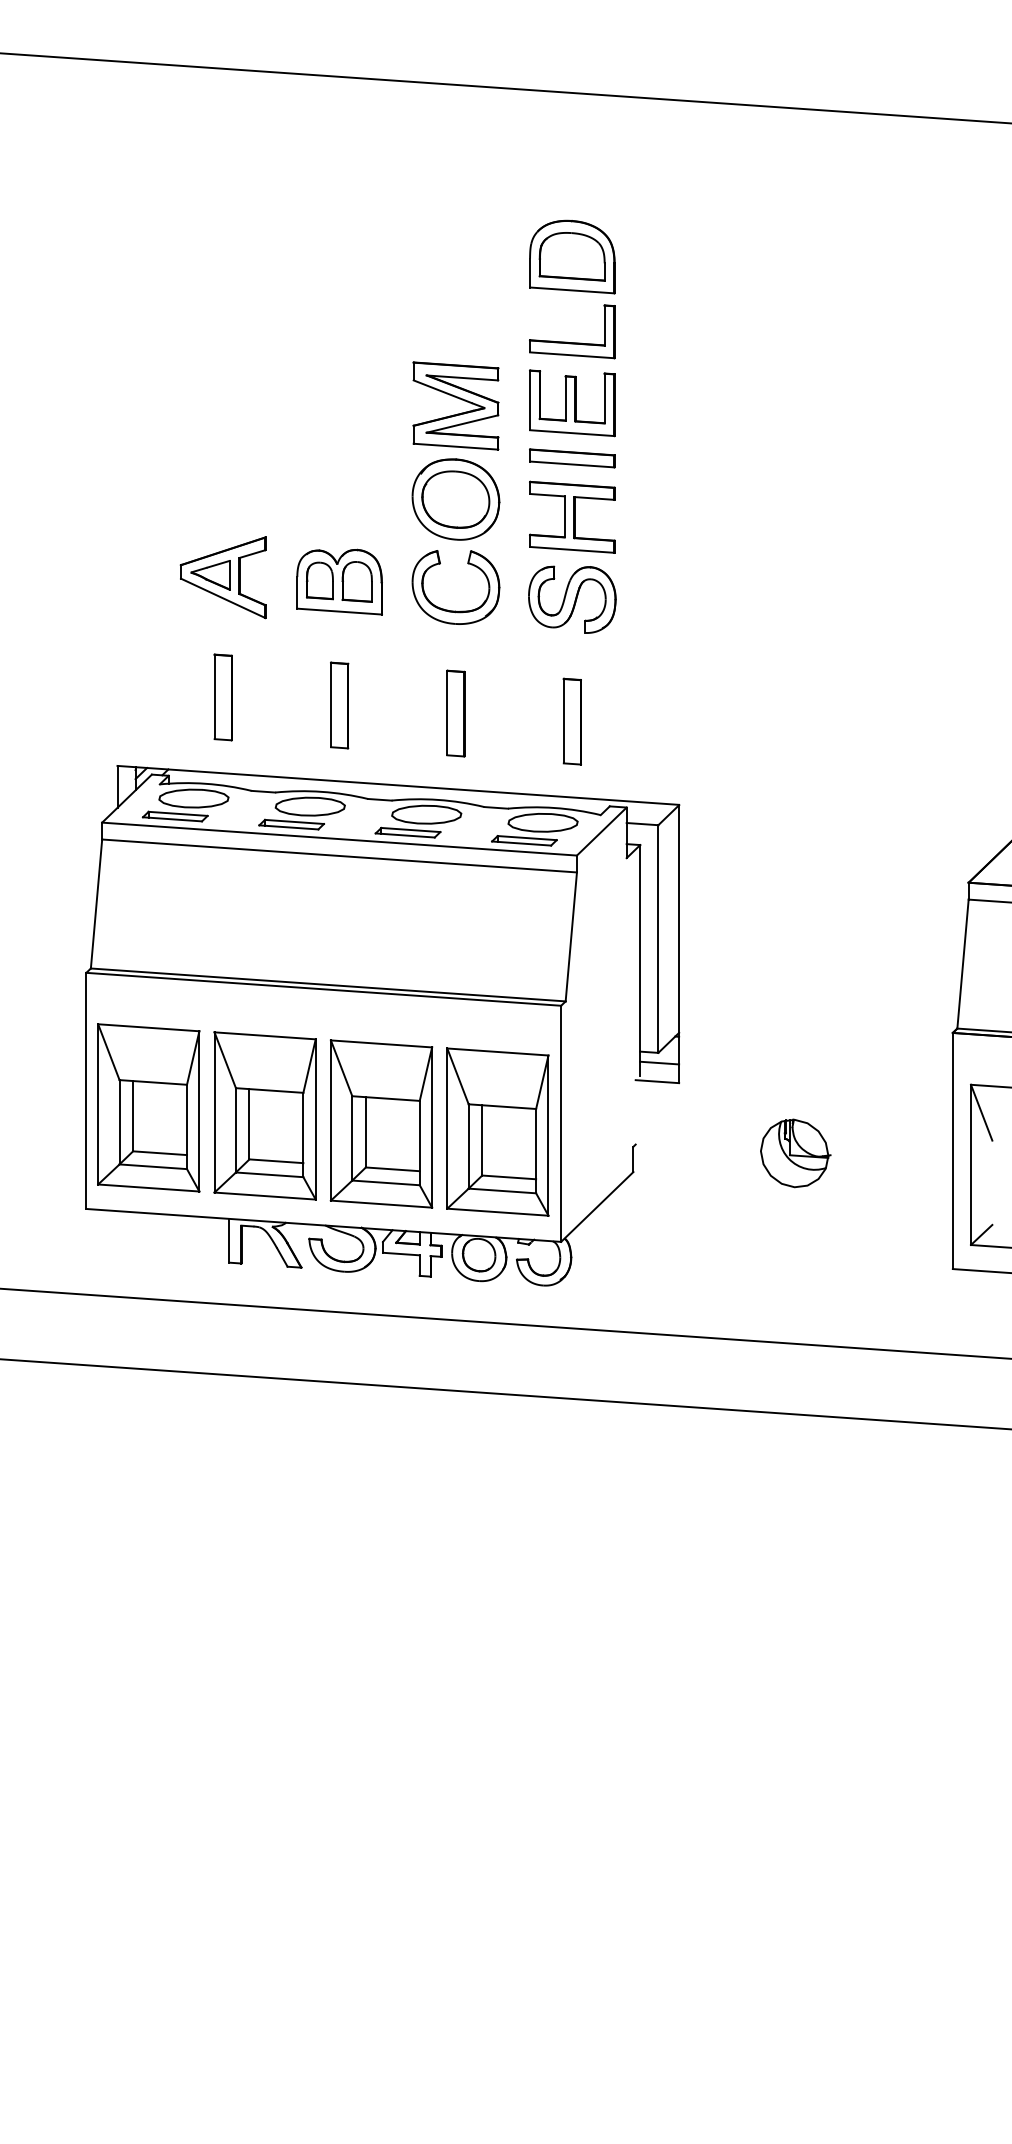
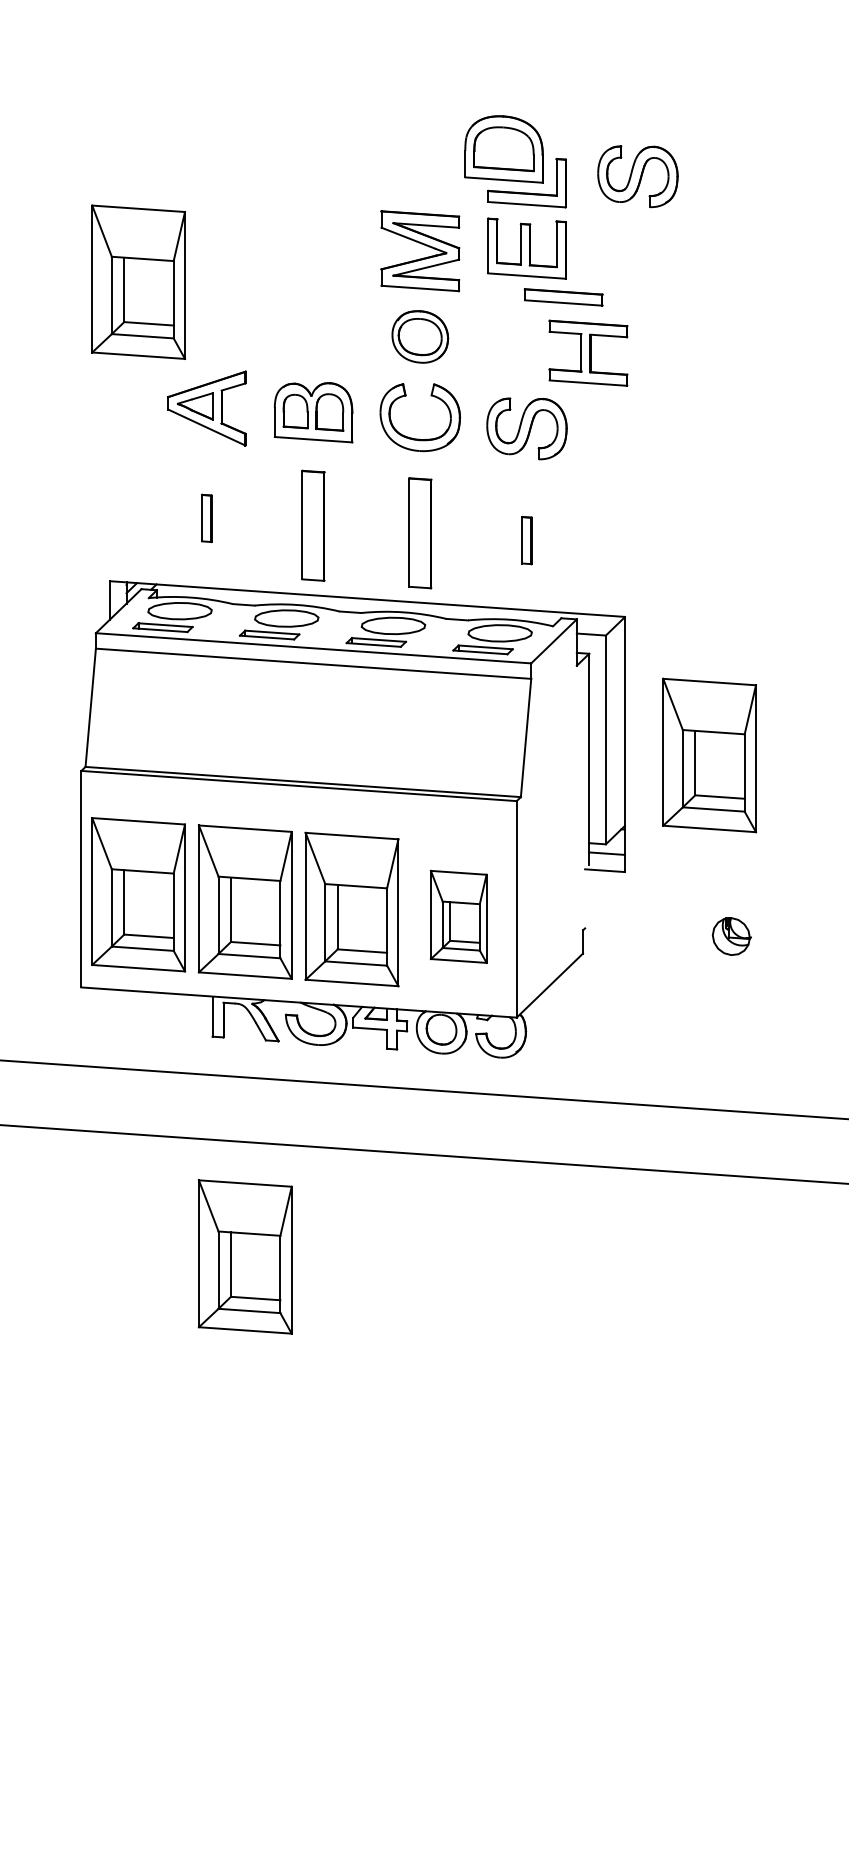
part: (572, 256) -> (504, 148), moved
part: (693, 324) -> (638, 176), added
part: (148, 439) -> (138, 281), added
part: (572, 458) -> (563, 297), moved
part: (455, 499) -> (419, 336), size x0.7
part: (572, 516) -> (588, 352), moved
part: (222, 697) -> (206, 518), size x0.6
part: (339, 705) -> (313, 525), size x1.4
part: (455, 713) -> (419, 533), size x1.4
part: (571, 721) -> (526, 540), size x0.6
part: (771, 955) -> (709, 755), added
part: (497, 1131) -> (458, 916), size x0.6
part: (795, 1153) -> (731, 936), size x0.6
part: (264, 1502) -> (244, 1256), added

